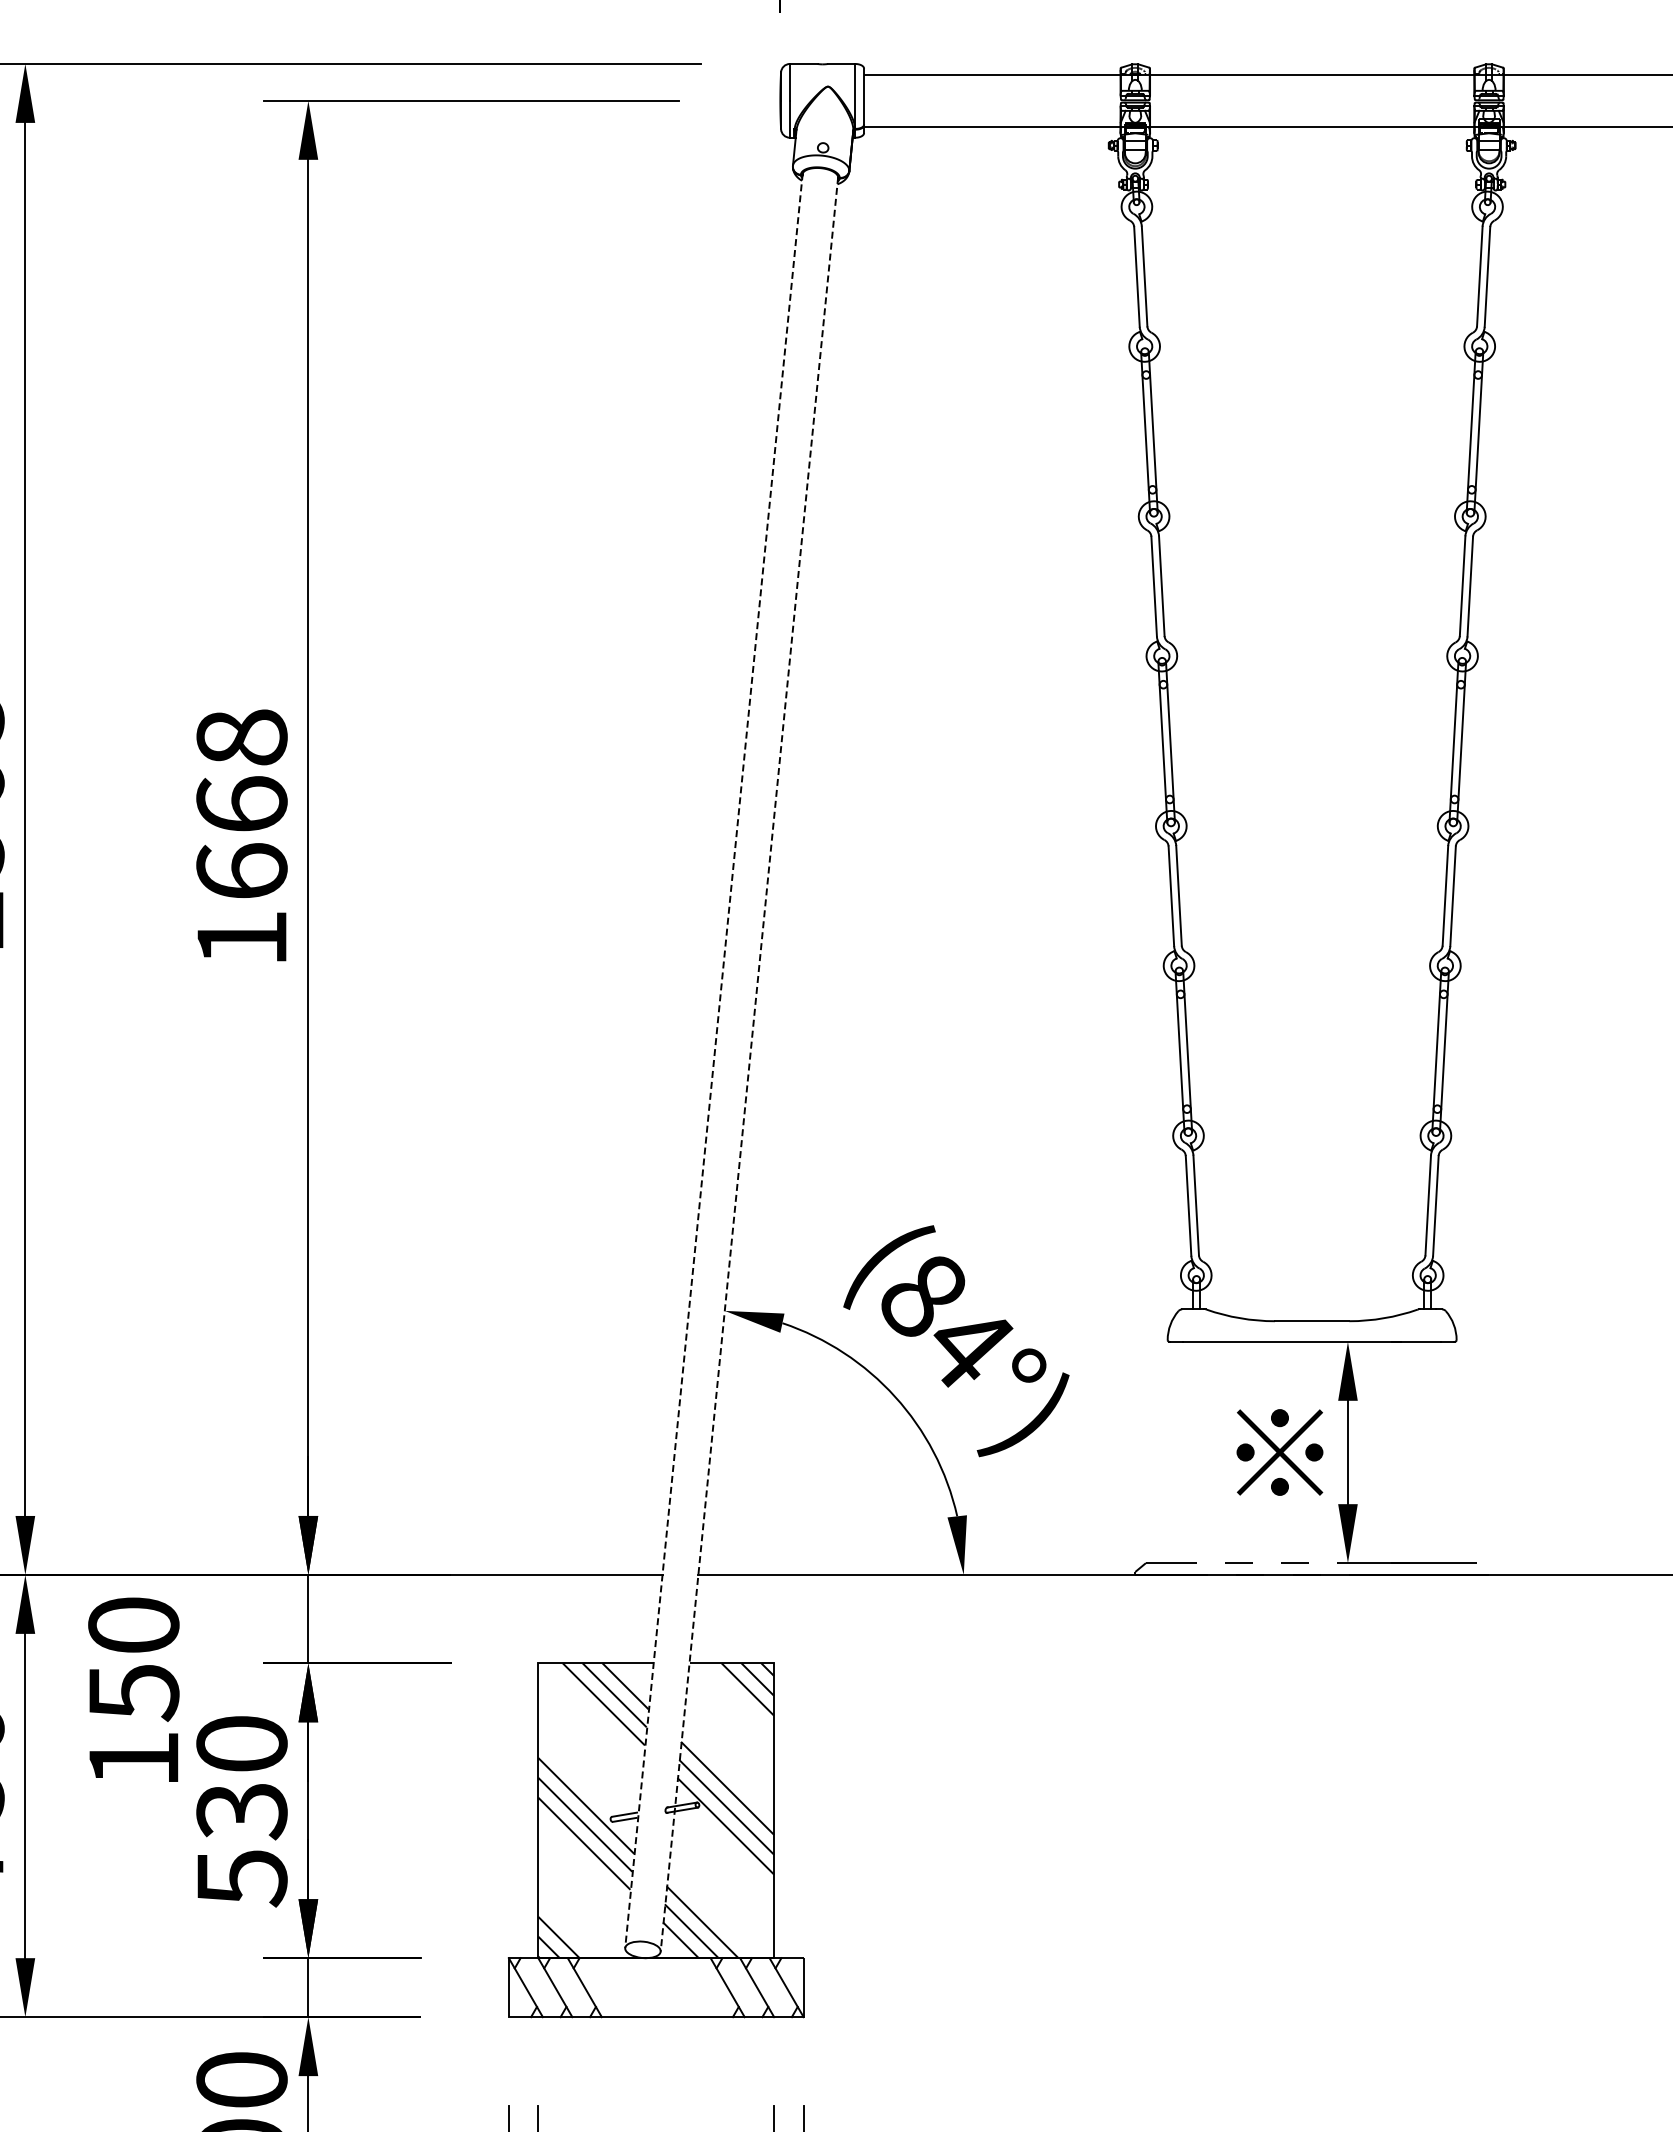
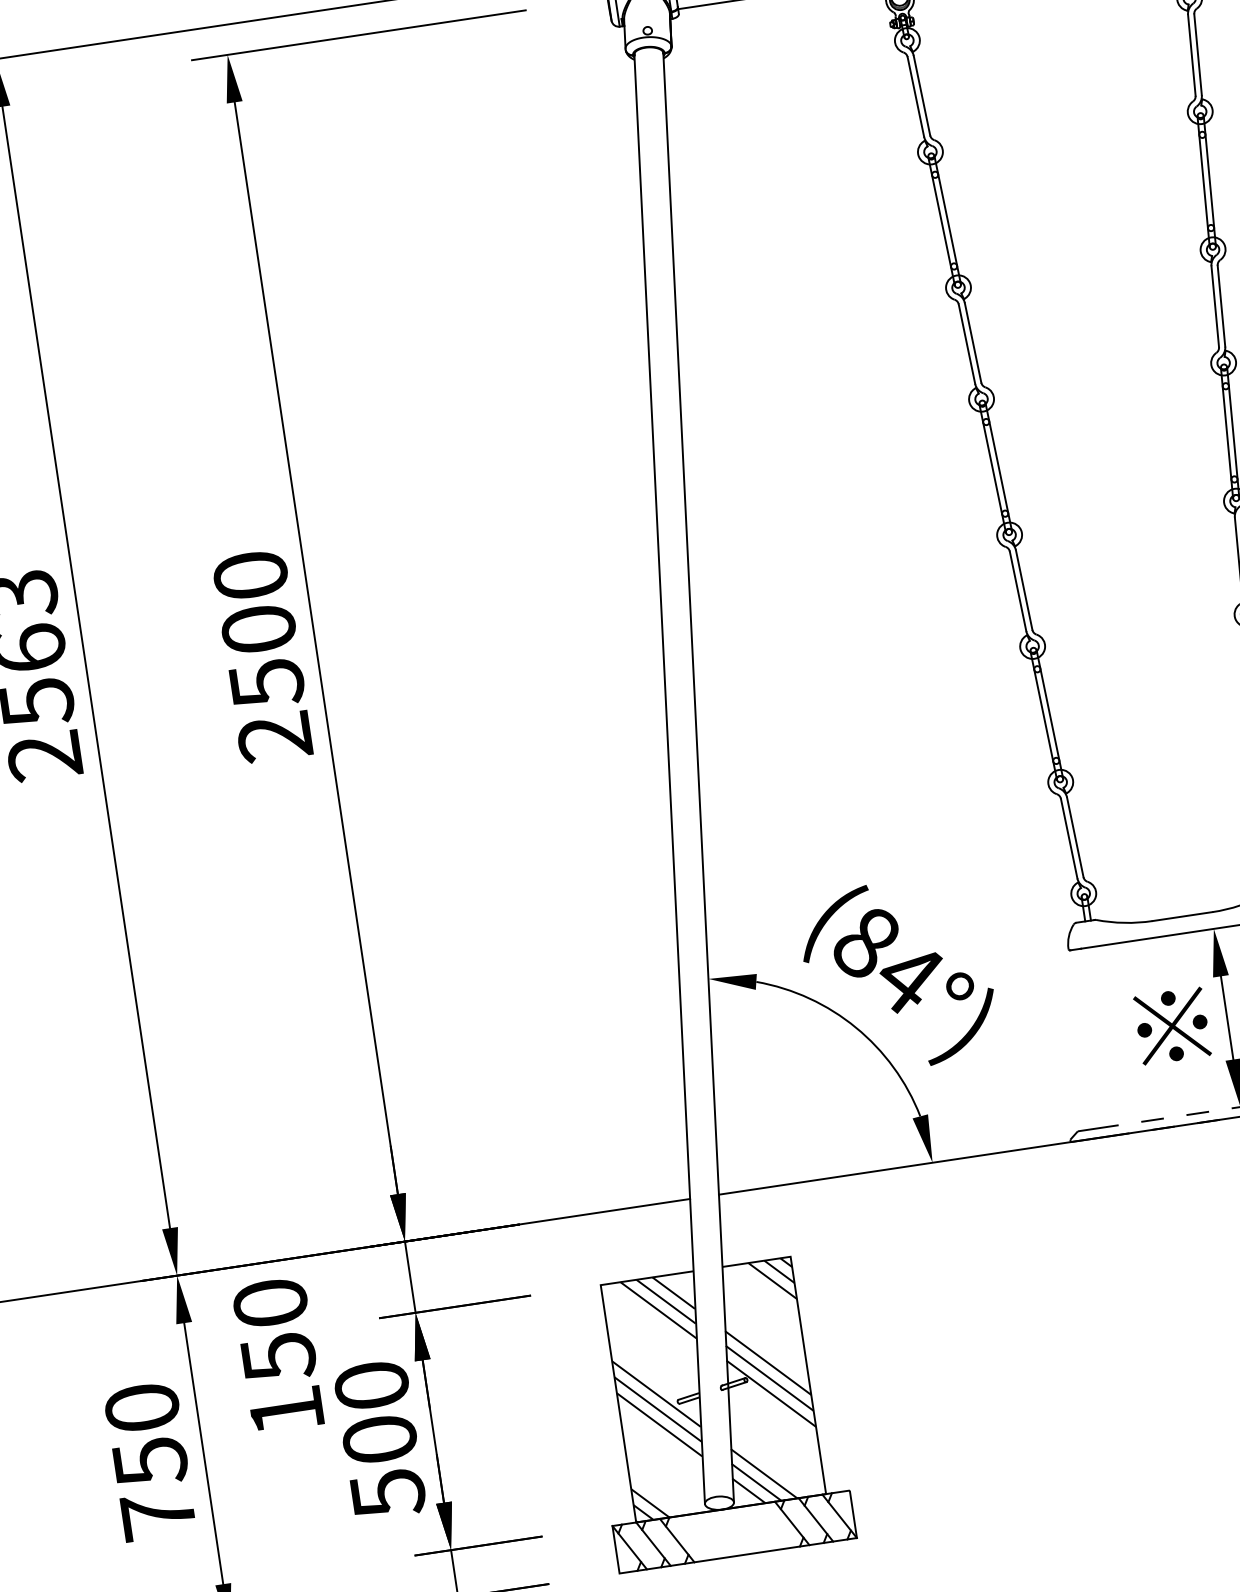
text: (241, 837) -> (262, 655), 1668 -> 2500
line: (713, 1060) -> (669, 778), dashed -> solid
line: (749, 1064) -> (698, 777), dashed -> solid
text: (241, 1811) -> (379, 1440), 530 -> 500

